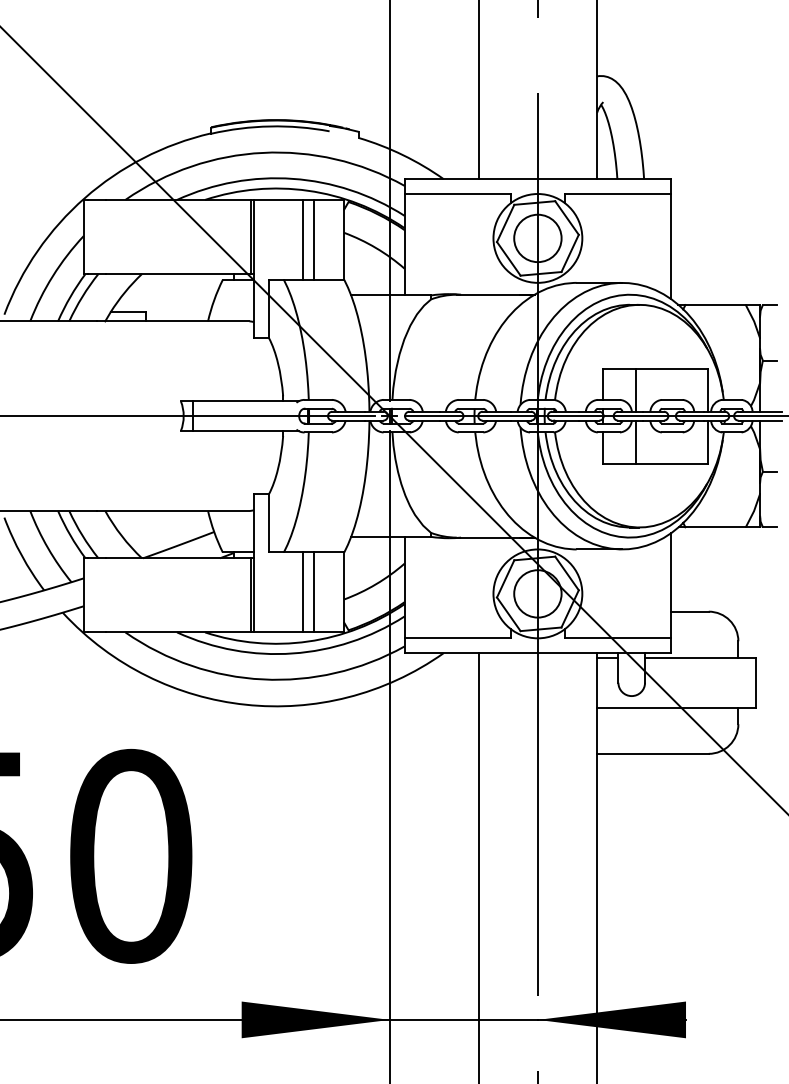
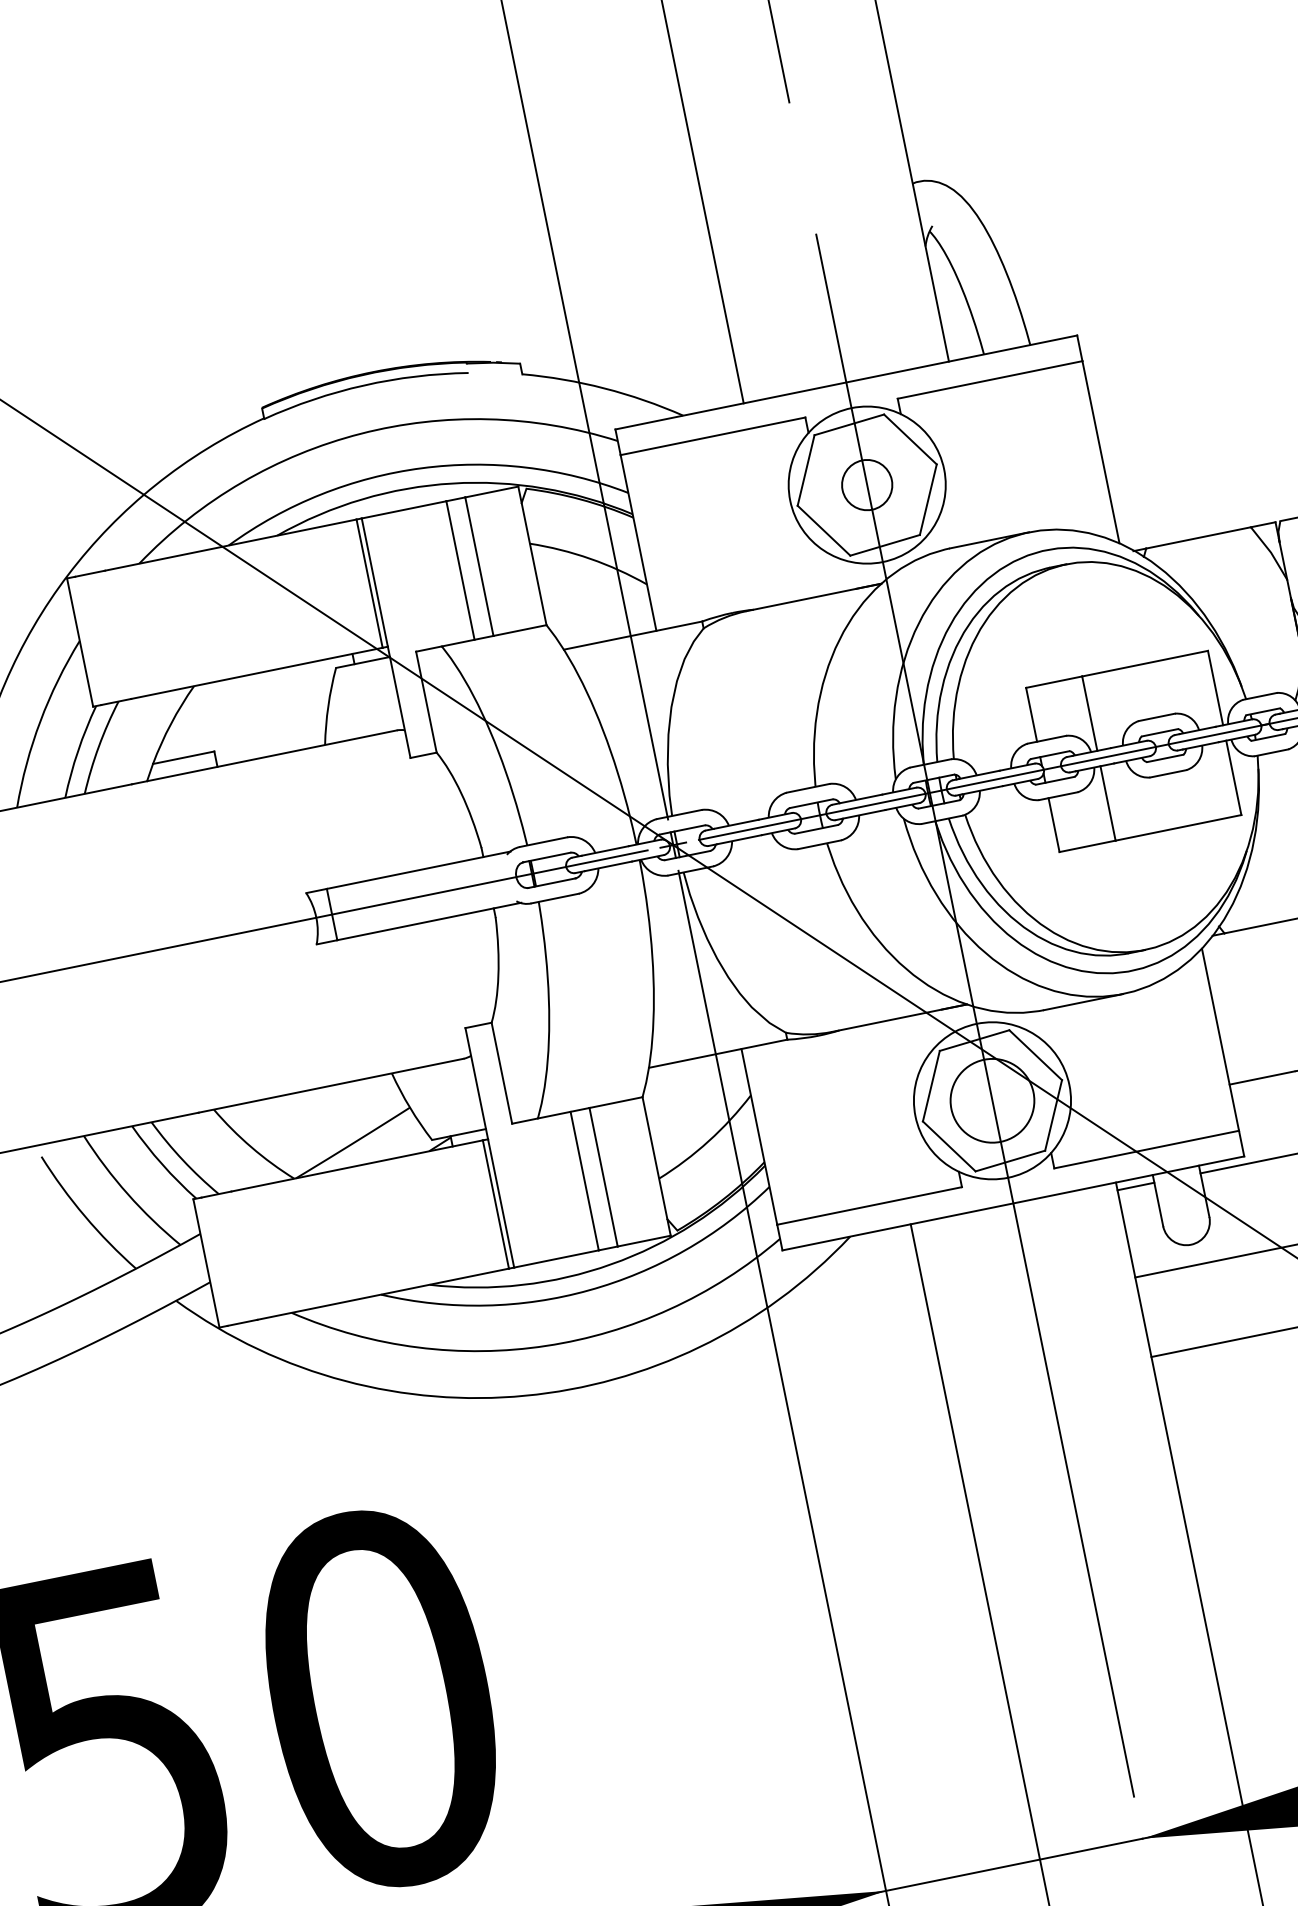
circle: (537, 238) -> (866, 485), size x0.6

